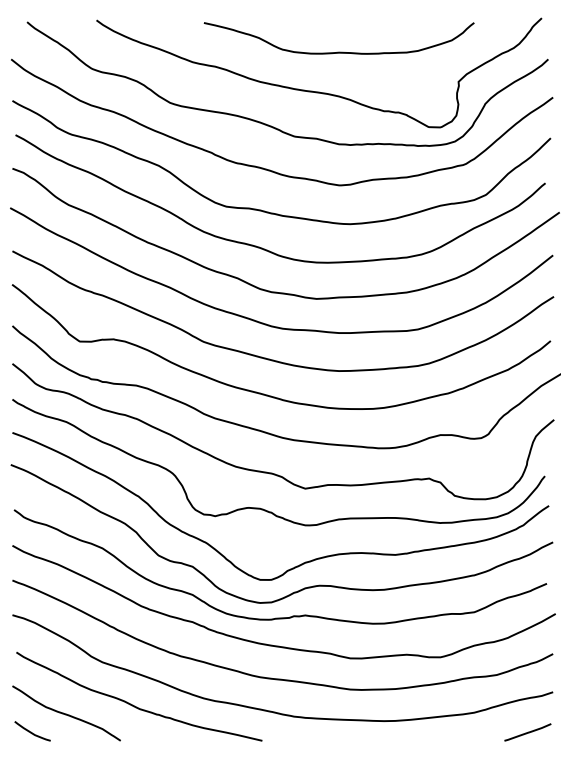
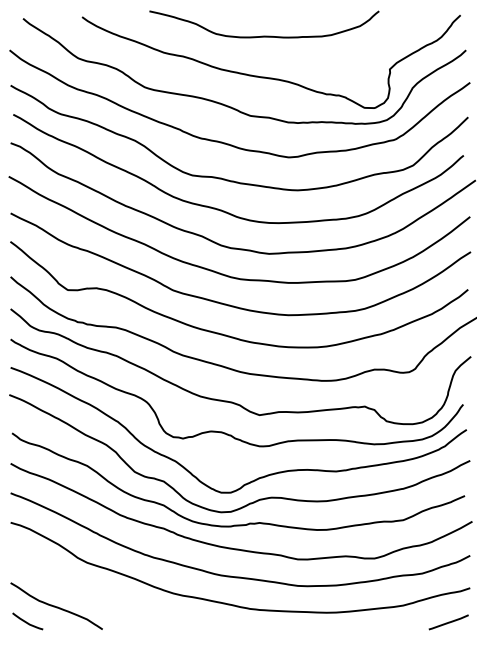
curve: (339, 51) -> (264, 35), moved
curve: (135, 705) -> (115, 599), removed

